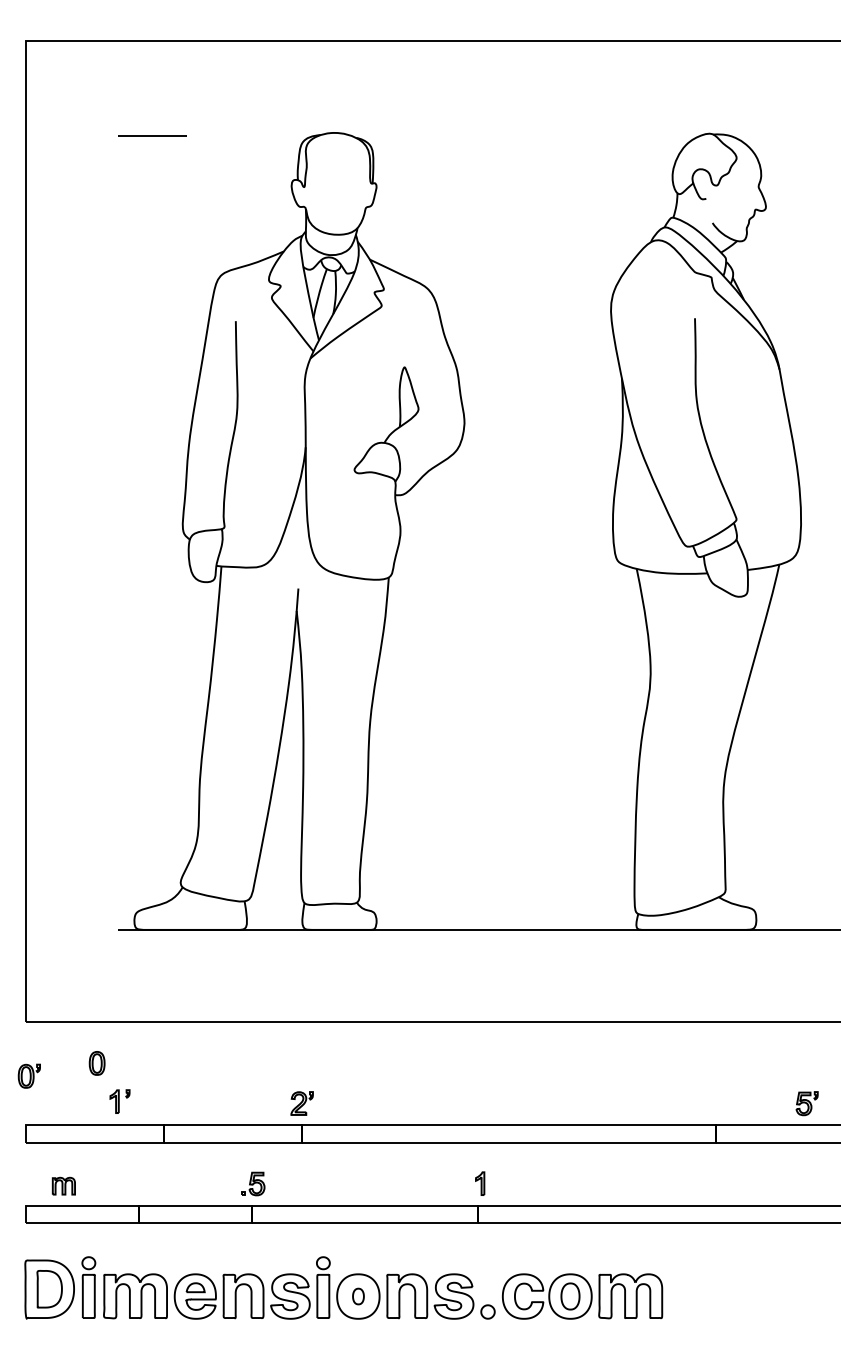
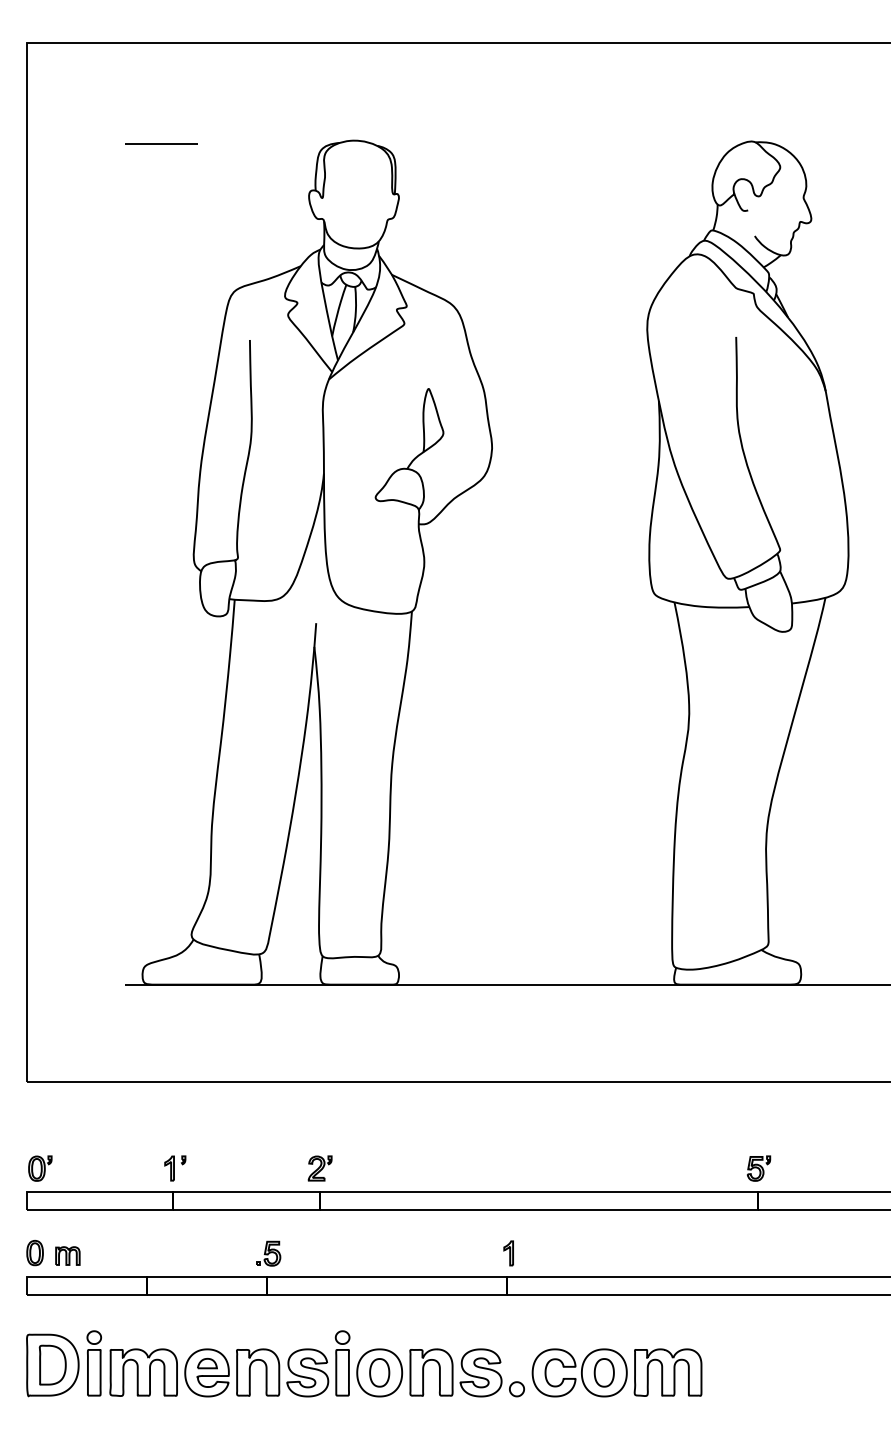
part: (96, 1062) -> (34, 1252), moved
part: (29, 1076) -> (40, 1168), moved
part: (120, 1101) -> (175, 1168), moved
part: (807, 1103) -> (759, 1168), moved
part: (358, 1296) -> (379, 1372), size x1.67

